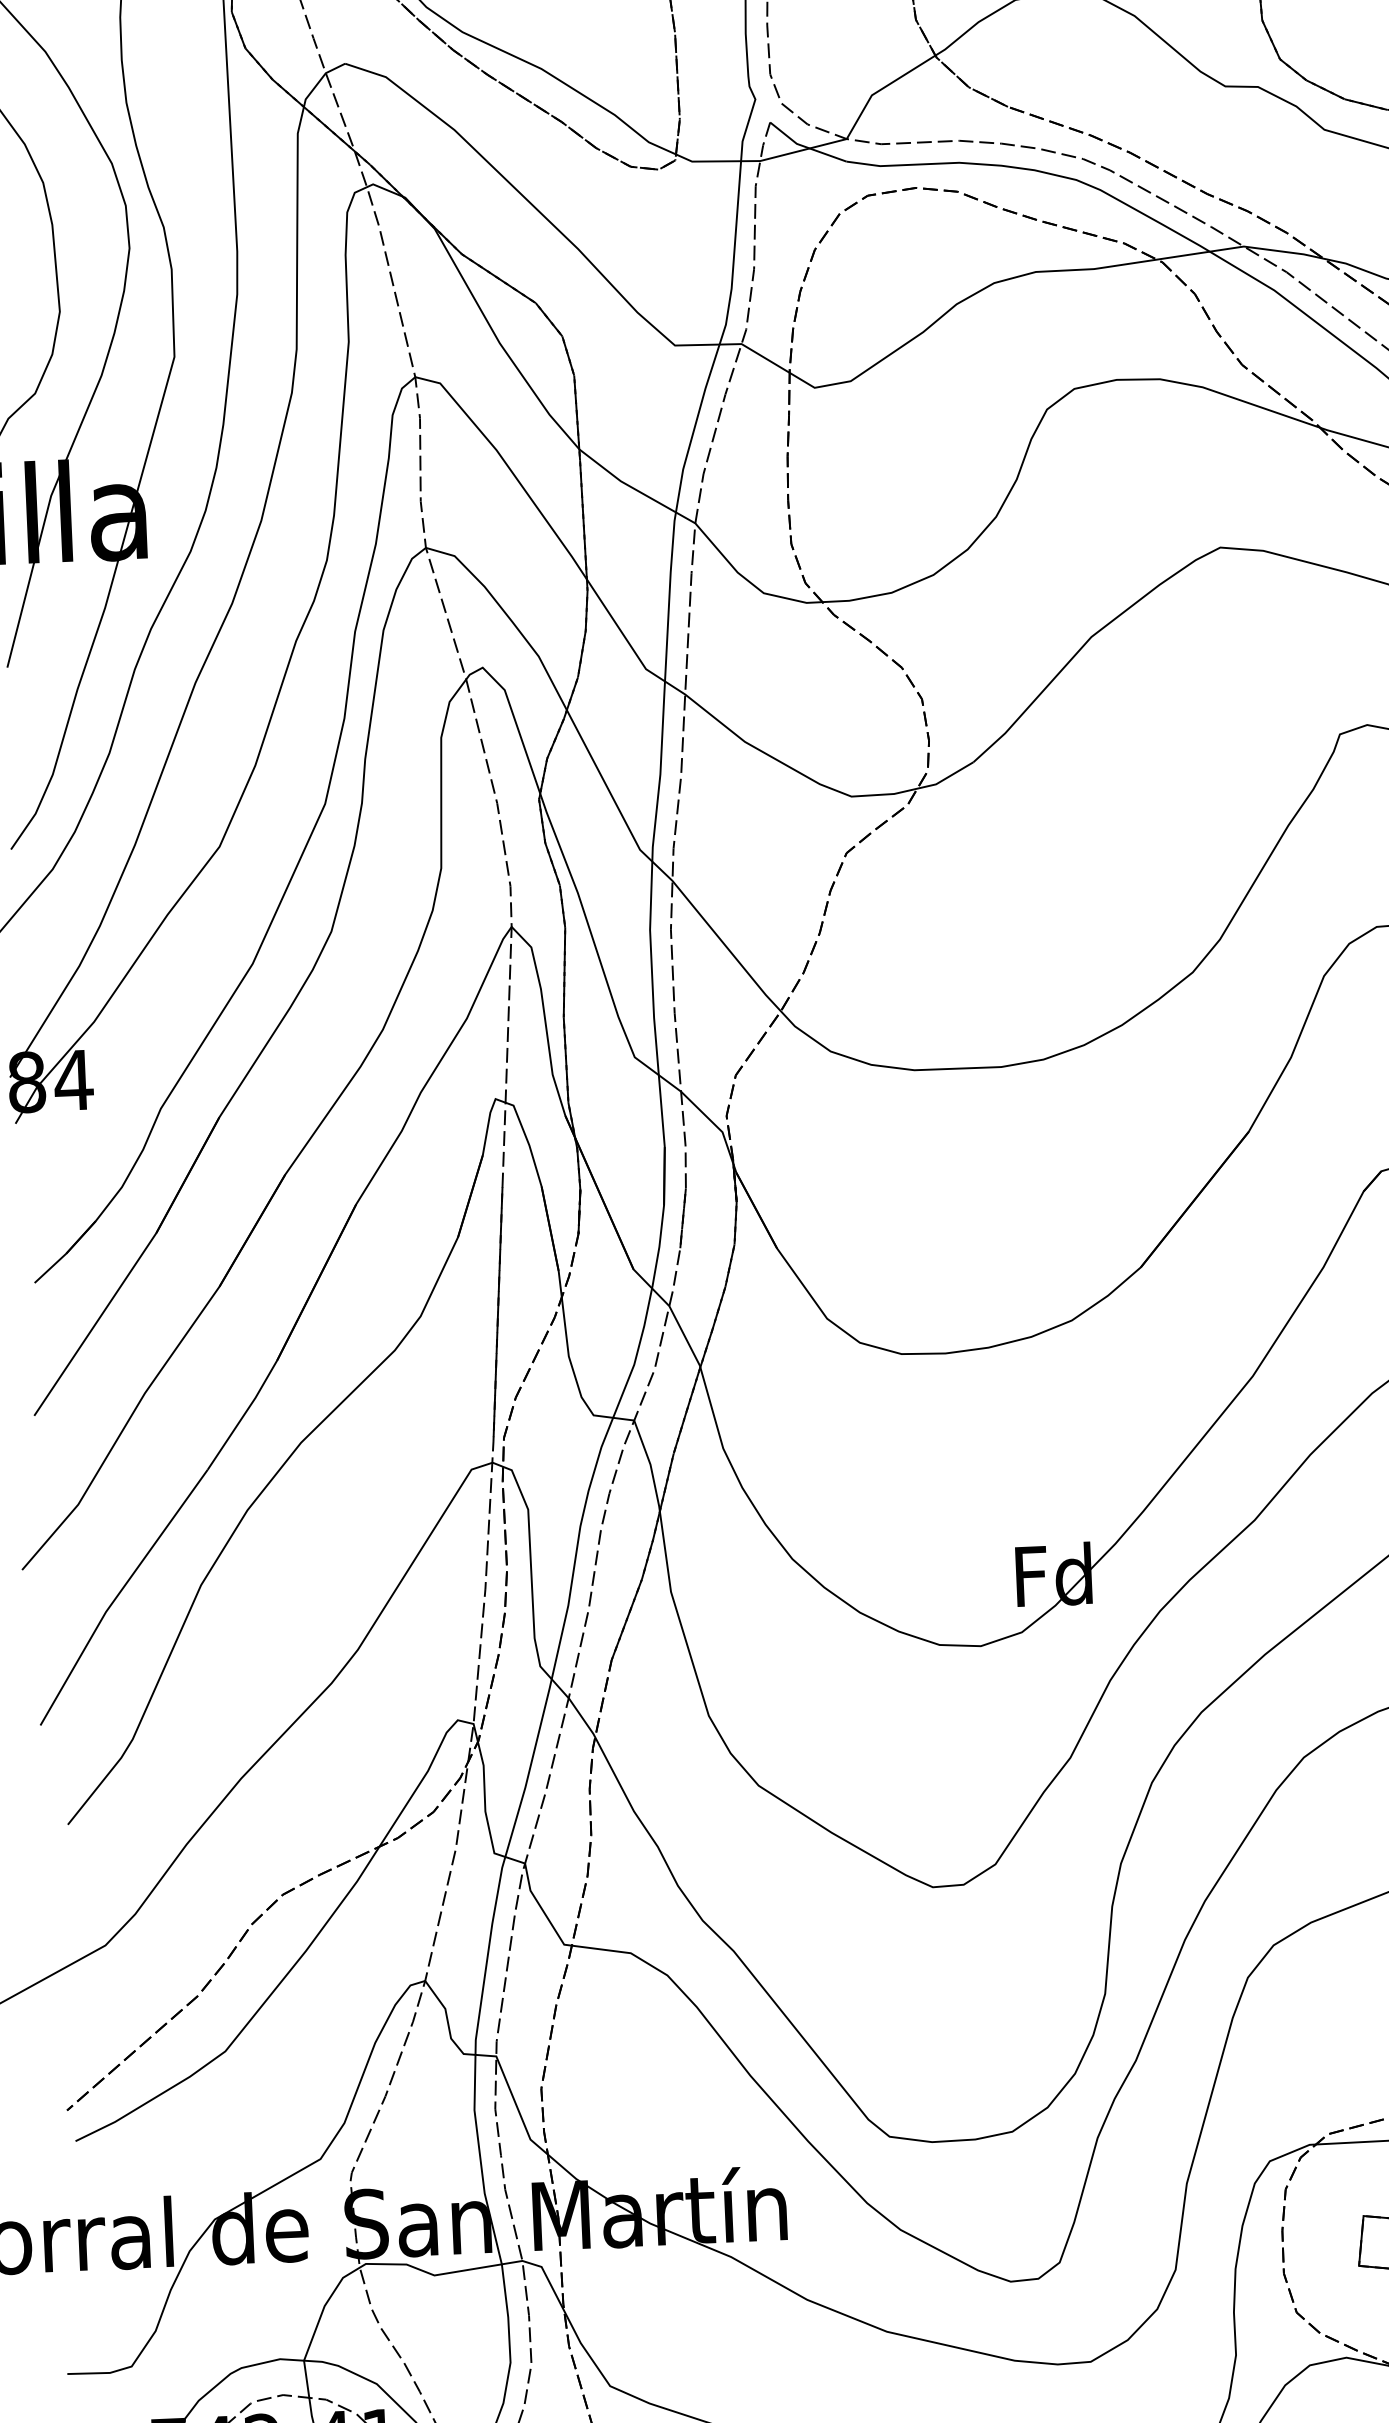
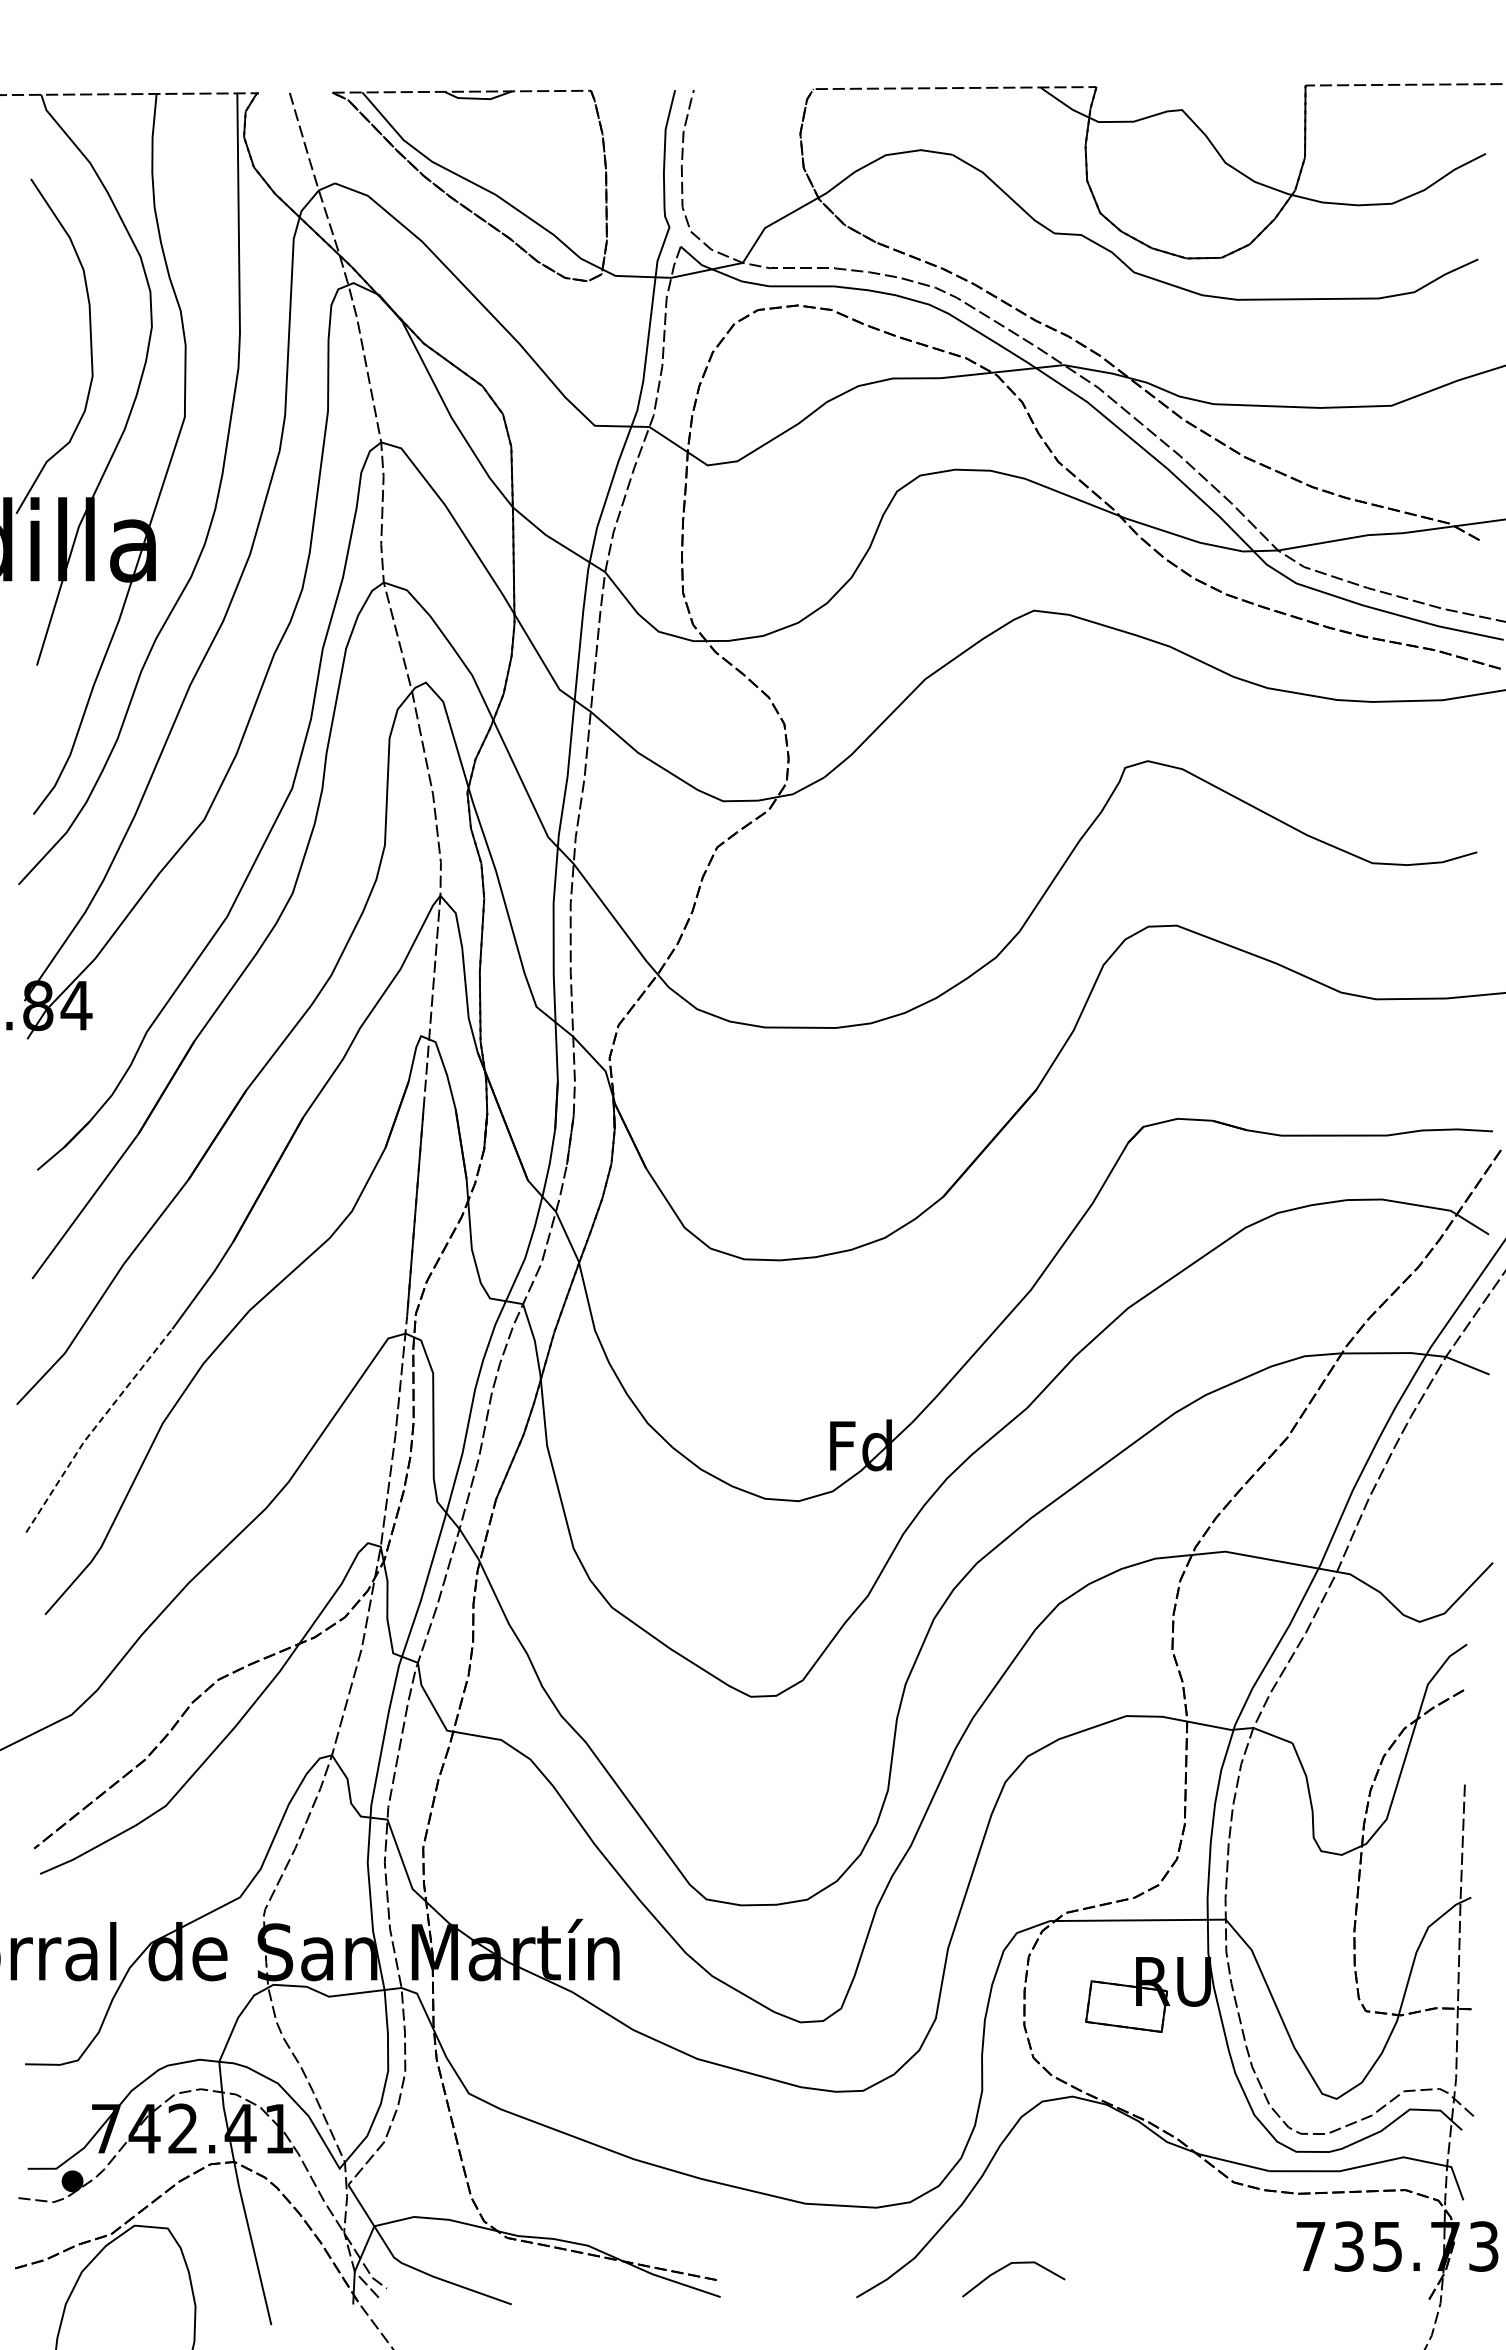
line: (119, 1593) -> (95, 1427), solid -> dashed

